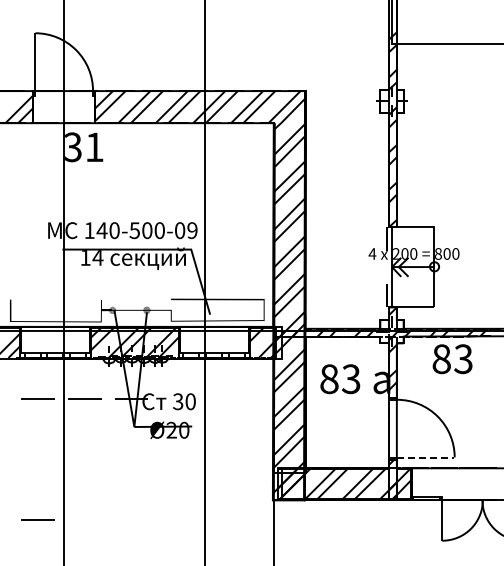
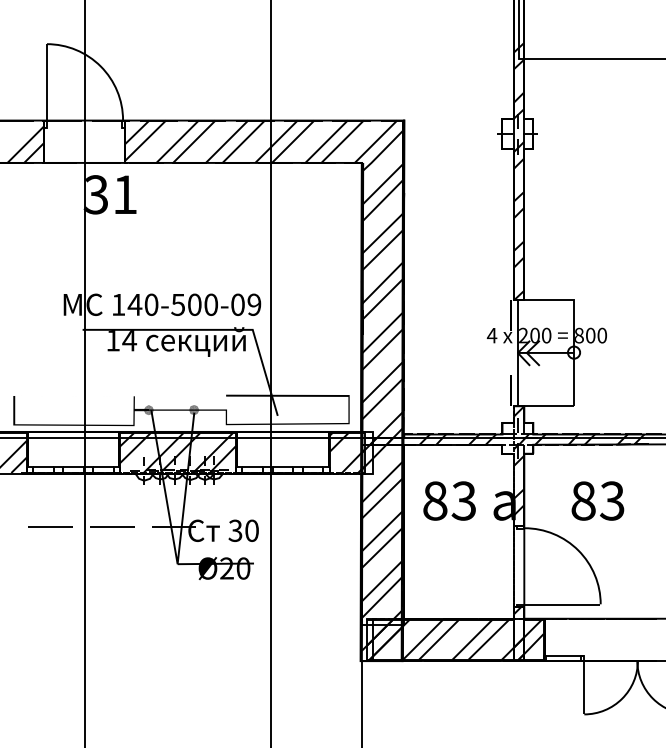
text: (452, 359) -> (597, 501), moved
line: (425, 457) -> (562, 604), dashed -> solid
line: (37, 519) -> (49, 686), removed

